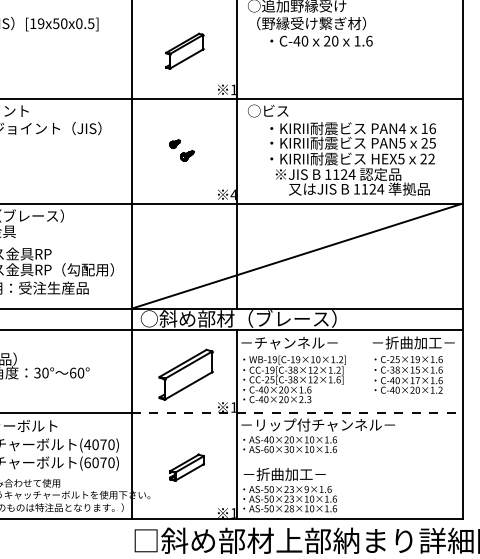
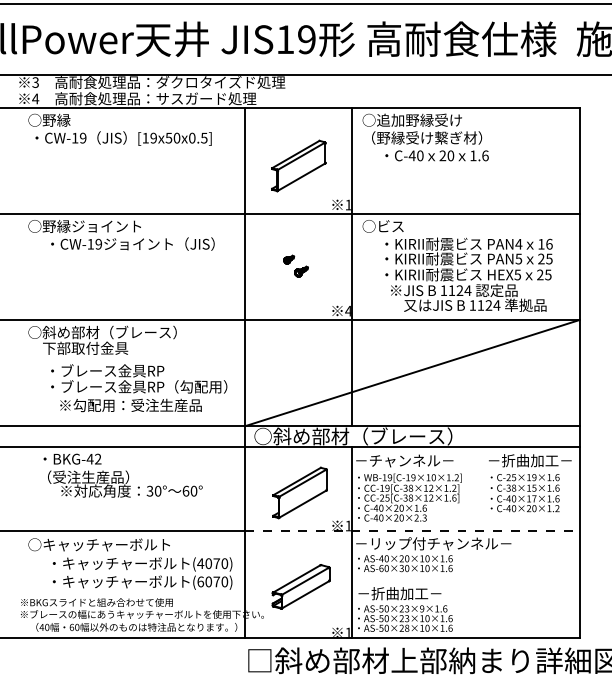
part: (184, 50) -> (298, 165), size x1.43
text: (431, 158) -> (548, 274), 22 -> 25
part: (186, 467) -> (300, 586), size x1.67

